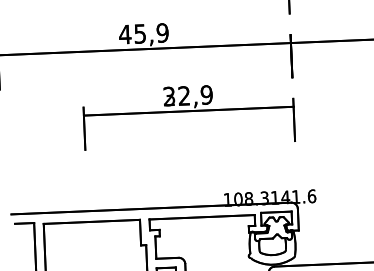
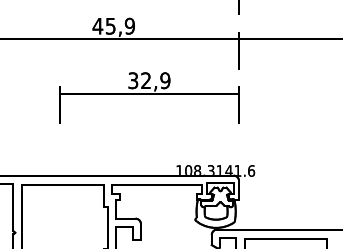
text: (169, 97) -> (133, 81), 22,9 -> 32,9

